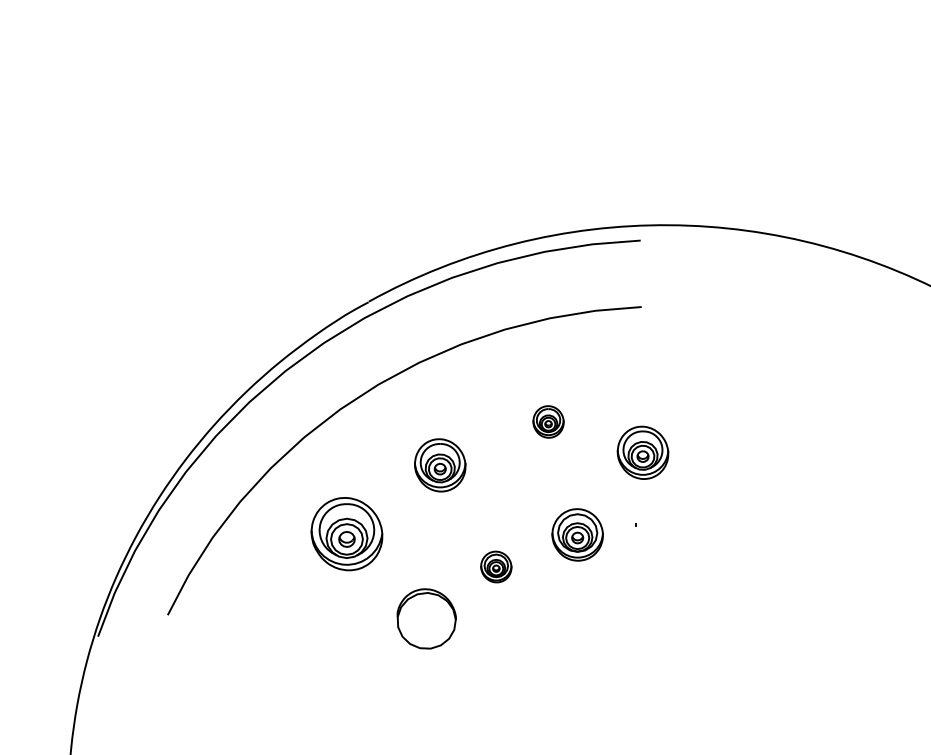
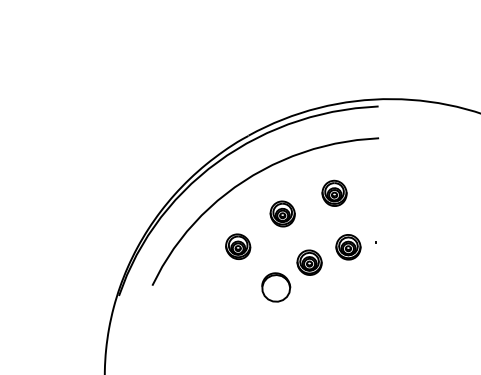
part: (548, 420) -> (334, 192), size x1.67
part: (642, 451) -> (379, 207), removed
part: (347, 533) -> (238, 246), size x0.71
part: (496, 566) -> (309, 262), size x1.67

